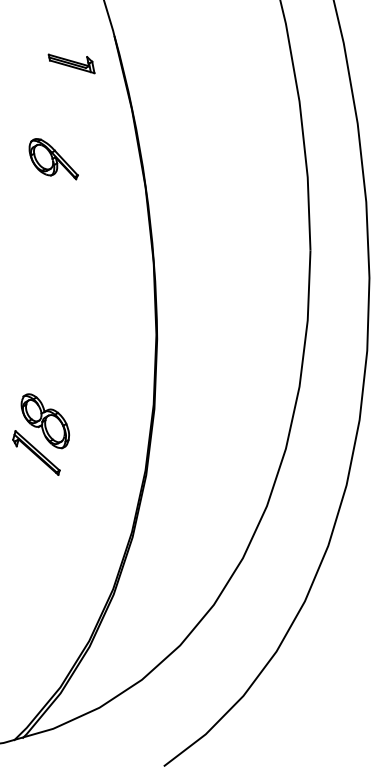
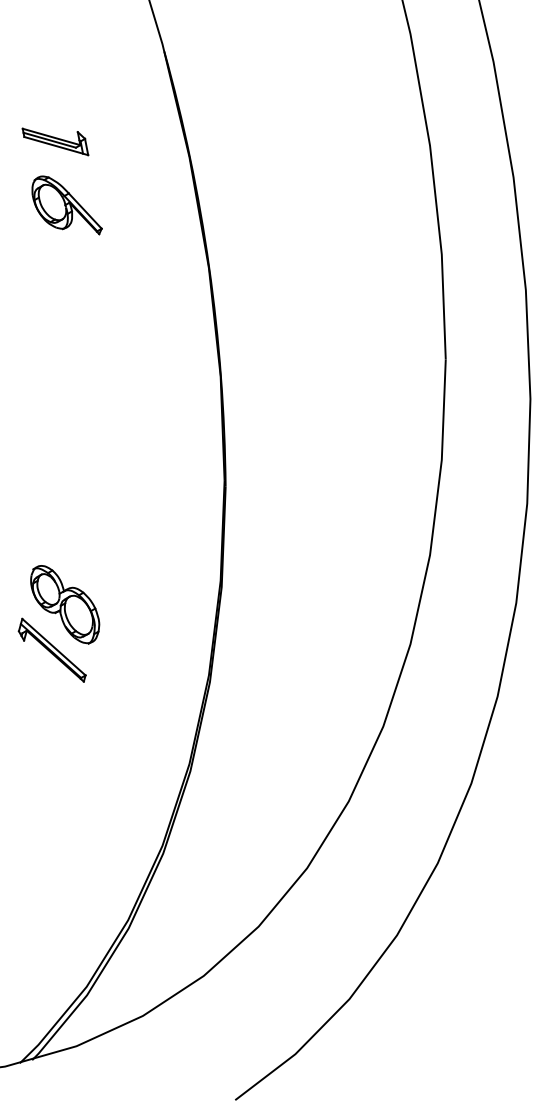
part: (71, 63) -> (55, 141), moved
part: (53, 159) -> (66, 205), moved

